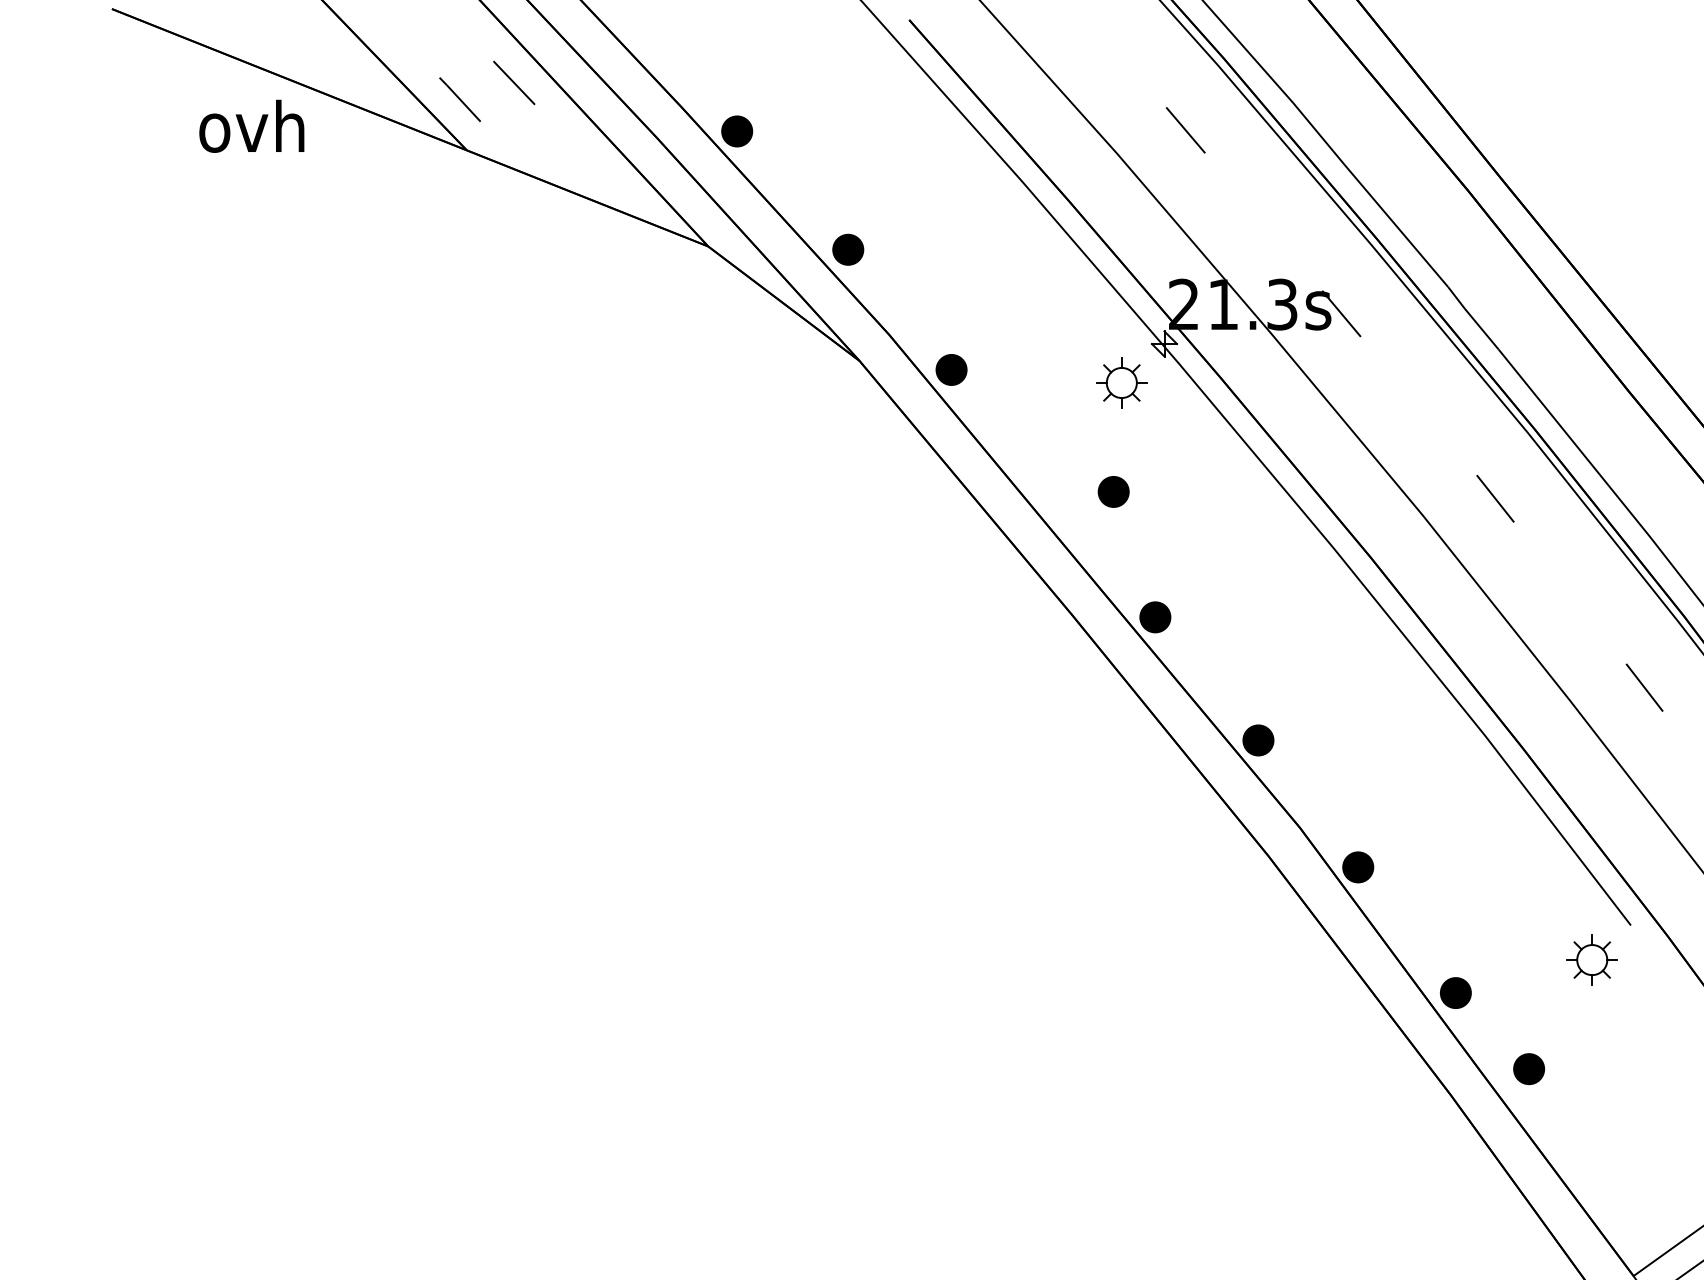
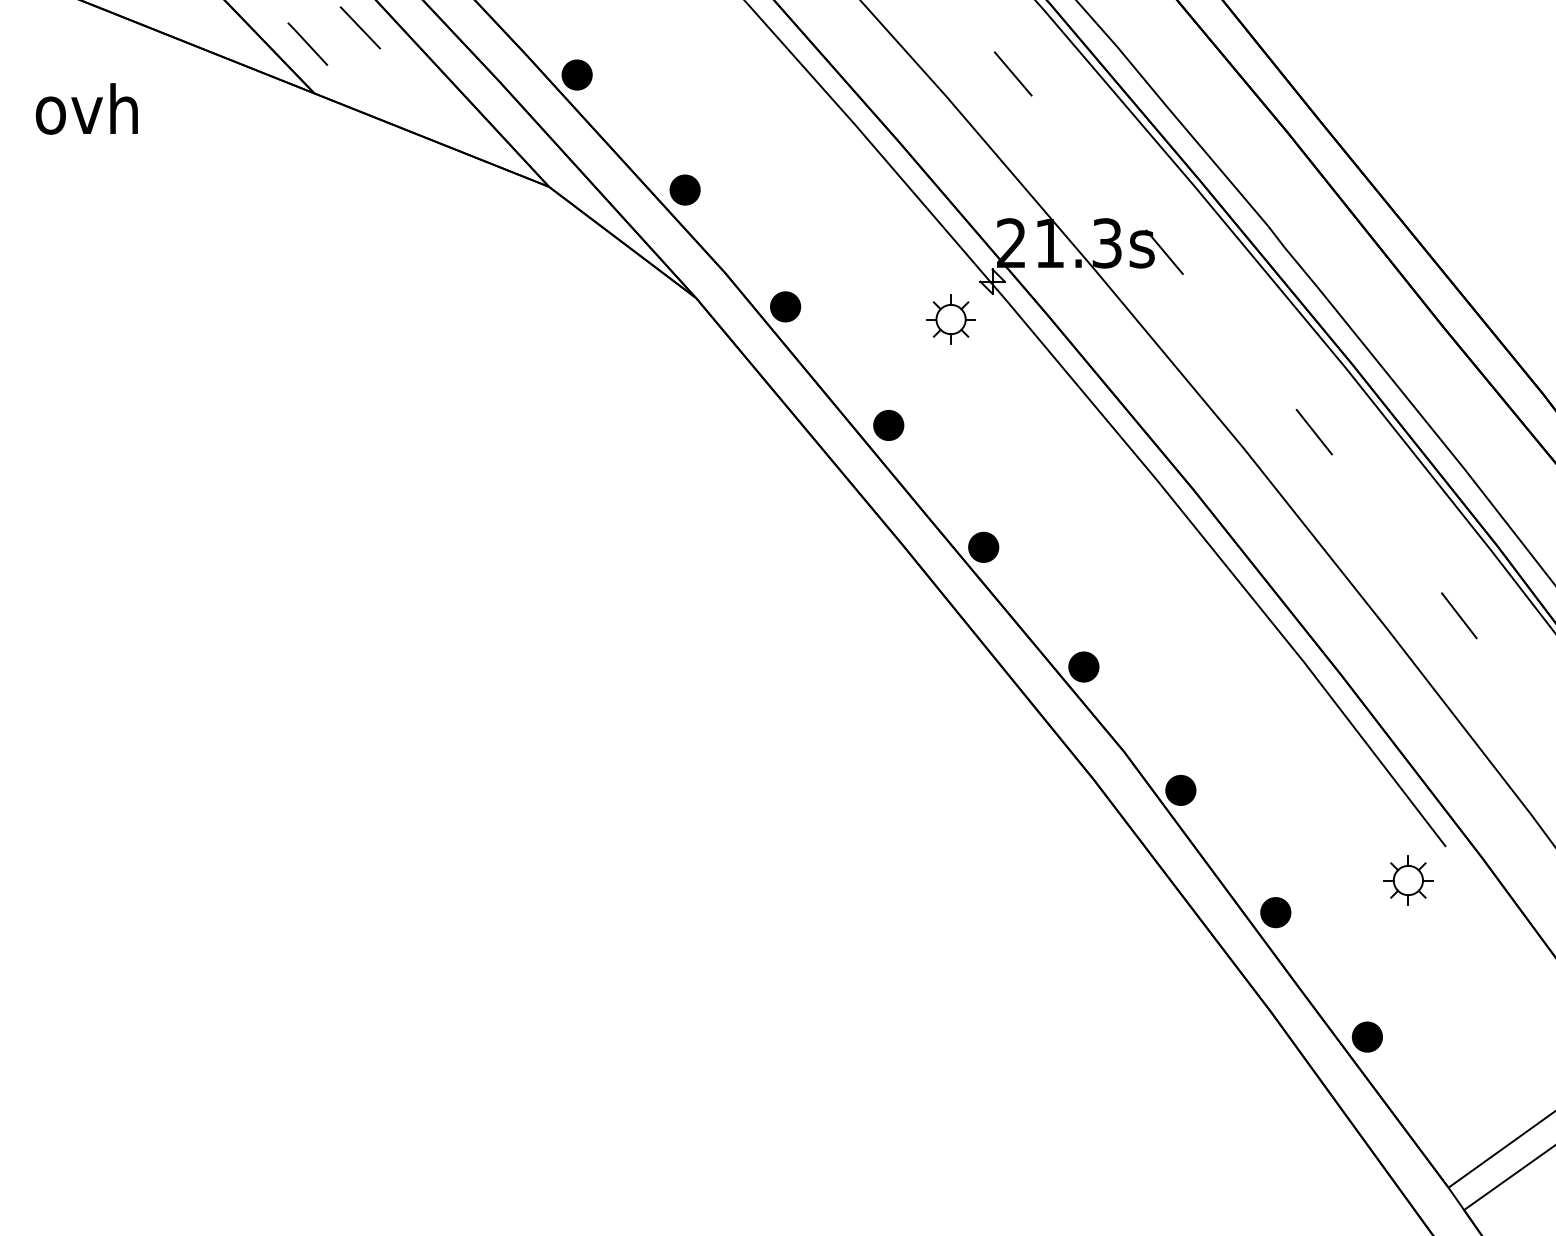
text: (251, 125) -> (86, 108), moved
part: (1113, 491) -> (888, 425), moved
part: (1529, 1069) -> (1367, 1037), moved

